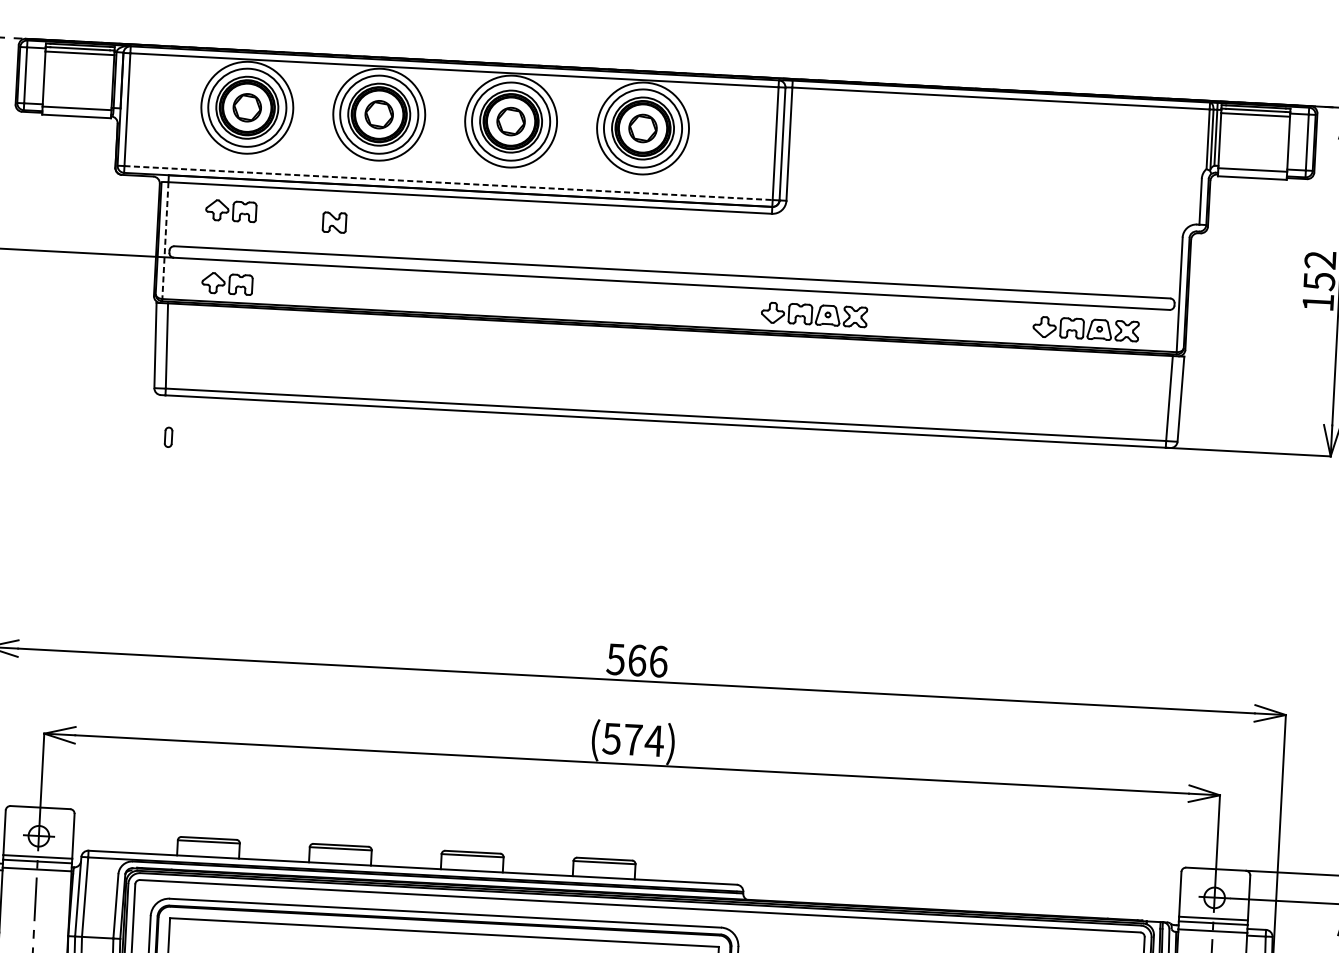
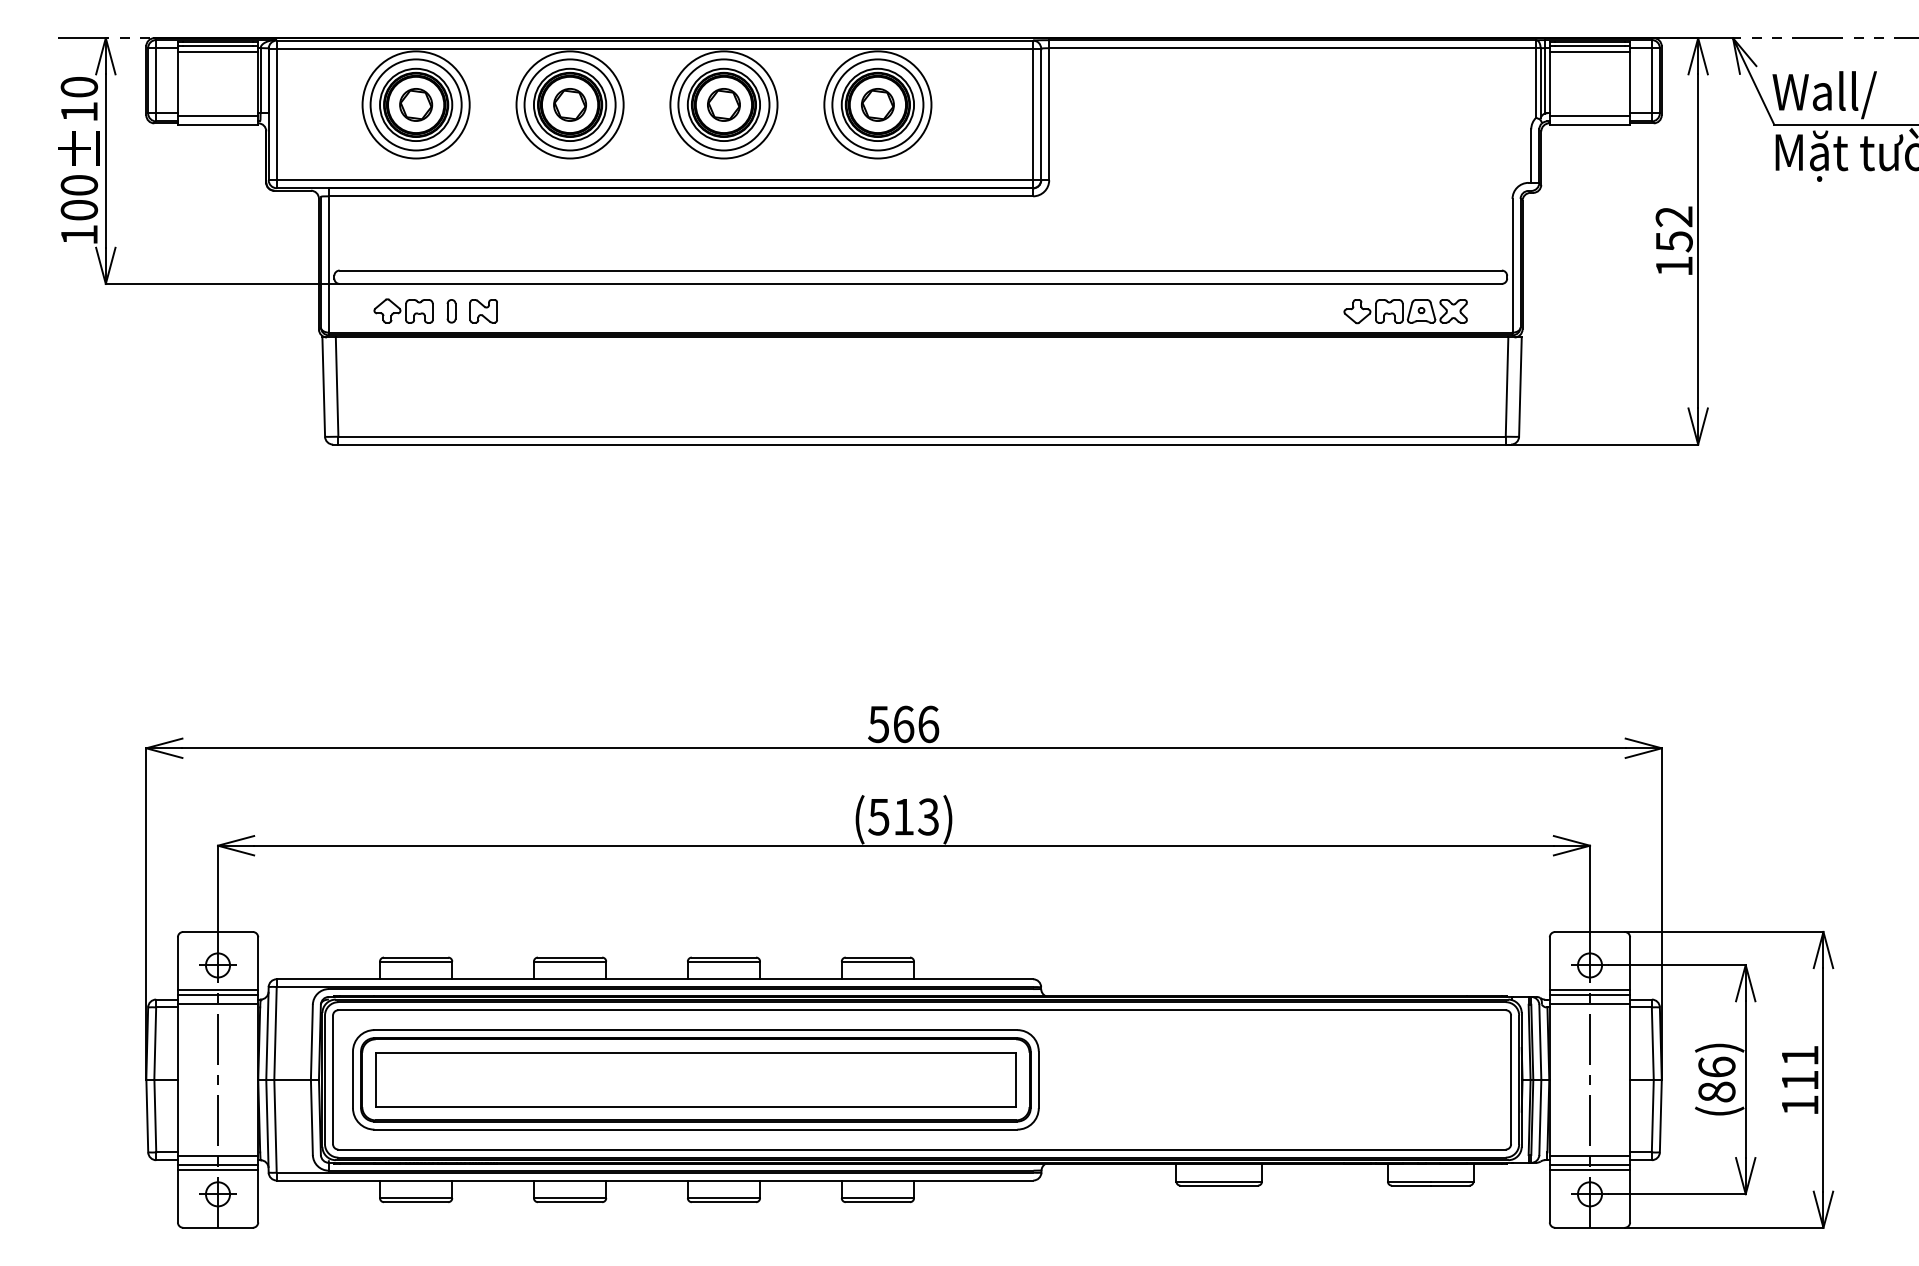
line: (449, 183) -> (655, 180), dashed -> solid
part: (231, 210) -> (403, 225), removed
part: (334, 222) -> (483, 311), moved
line: (165, 241) -> (328, 265), dashed -> solid
part: (814, 314) -> (1088, 311), removed
part: (168, 437) -> (451, 311), moved
text: (644, 740) -> (916, 816), (574) -> (513)

